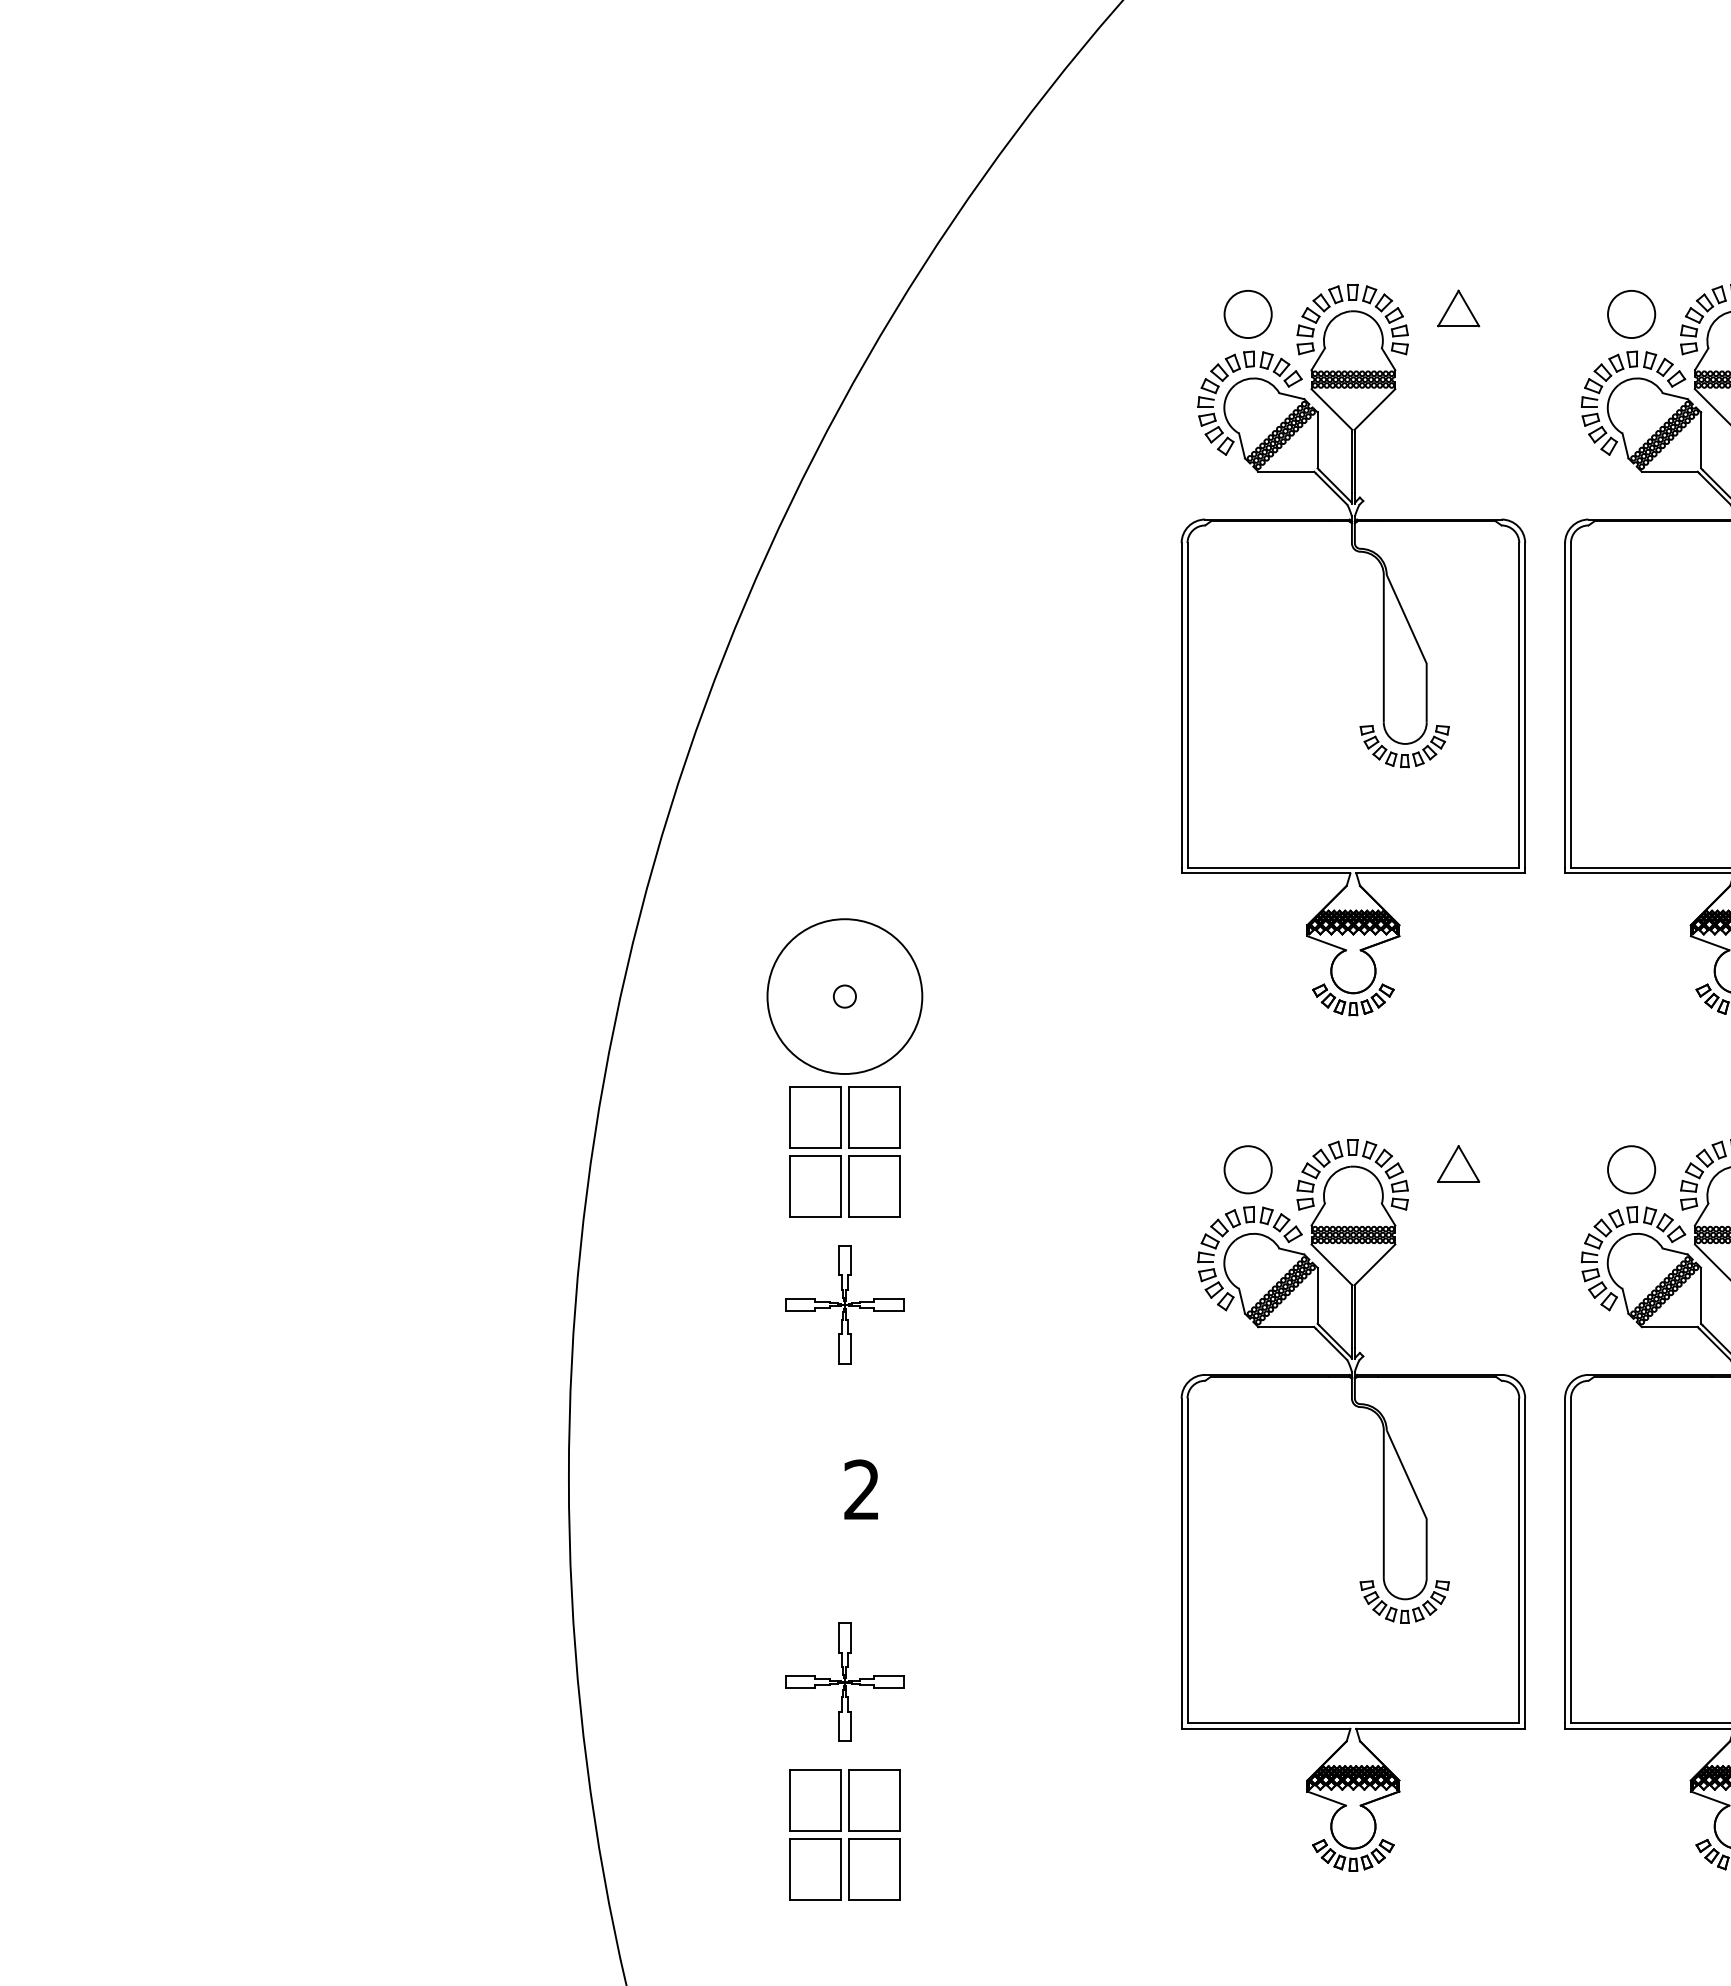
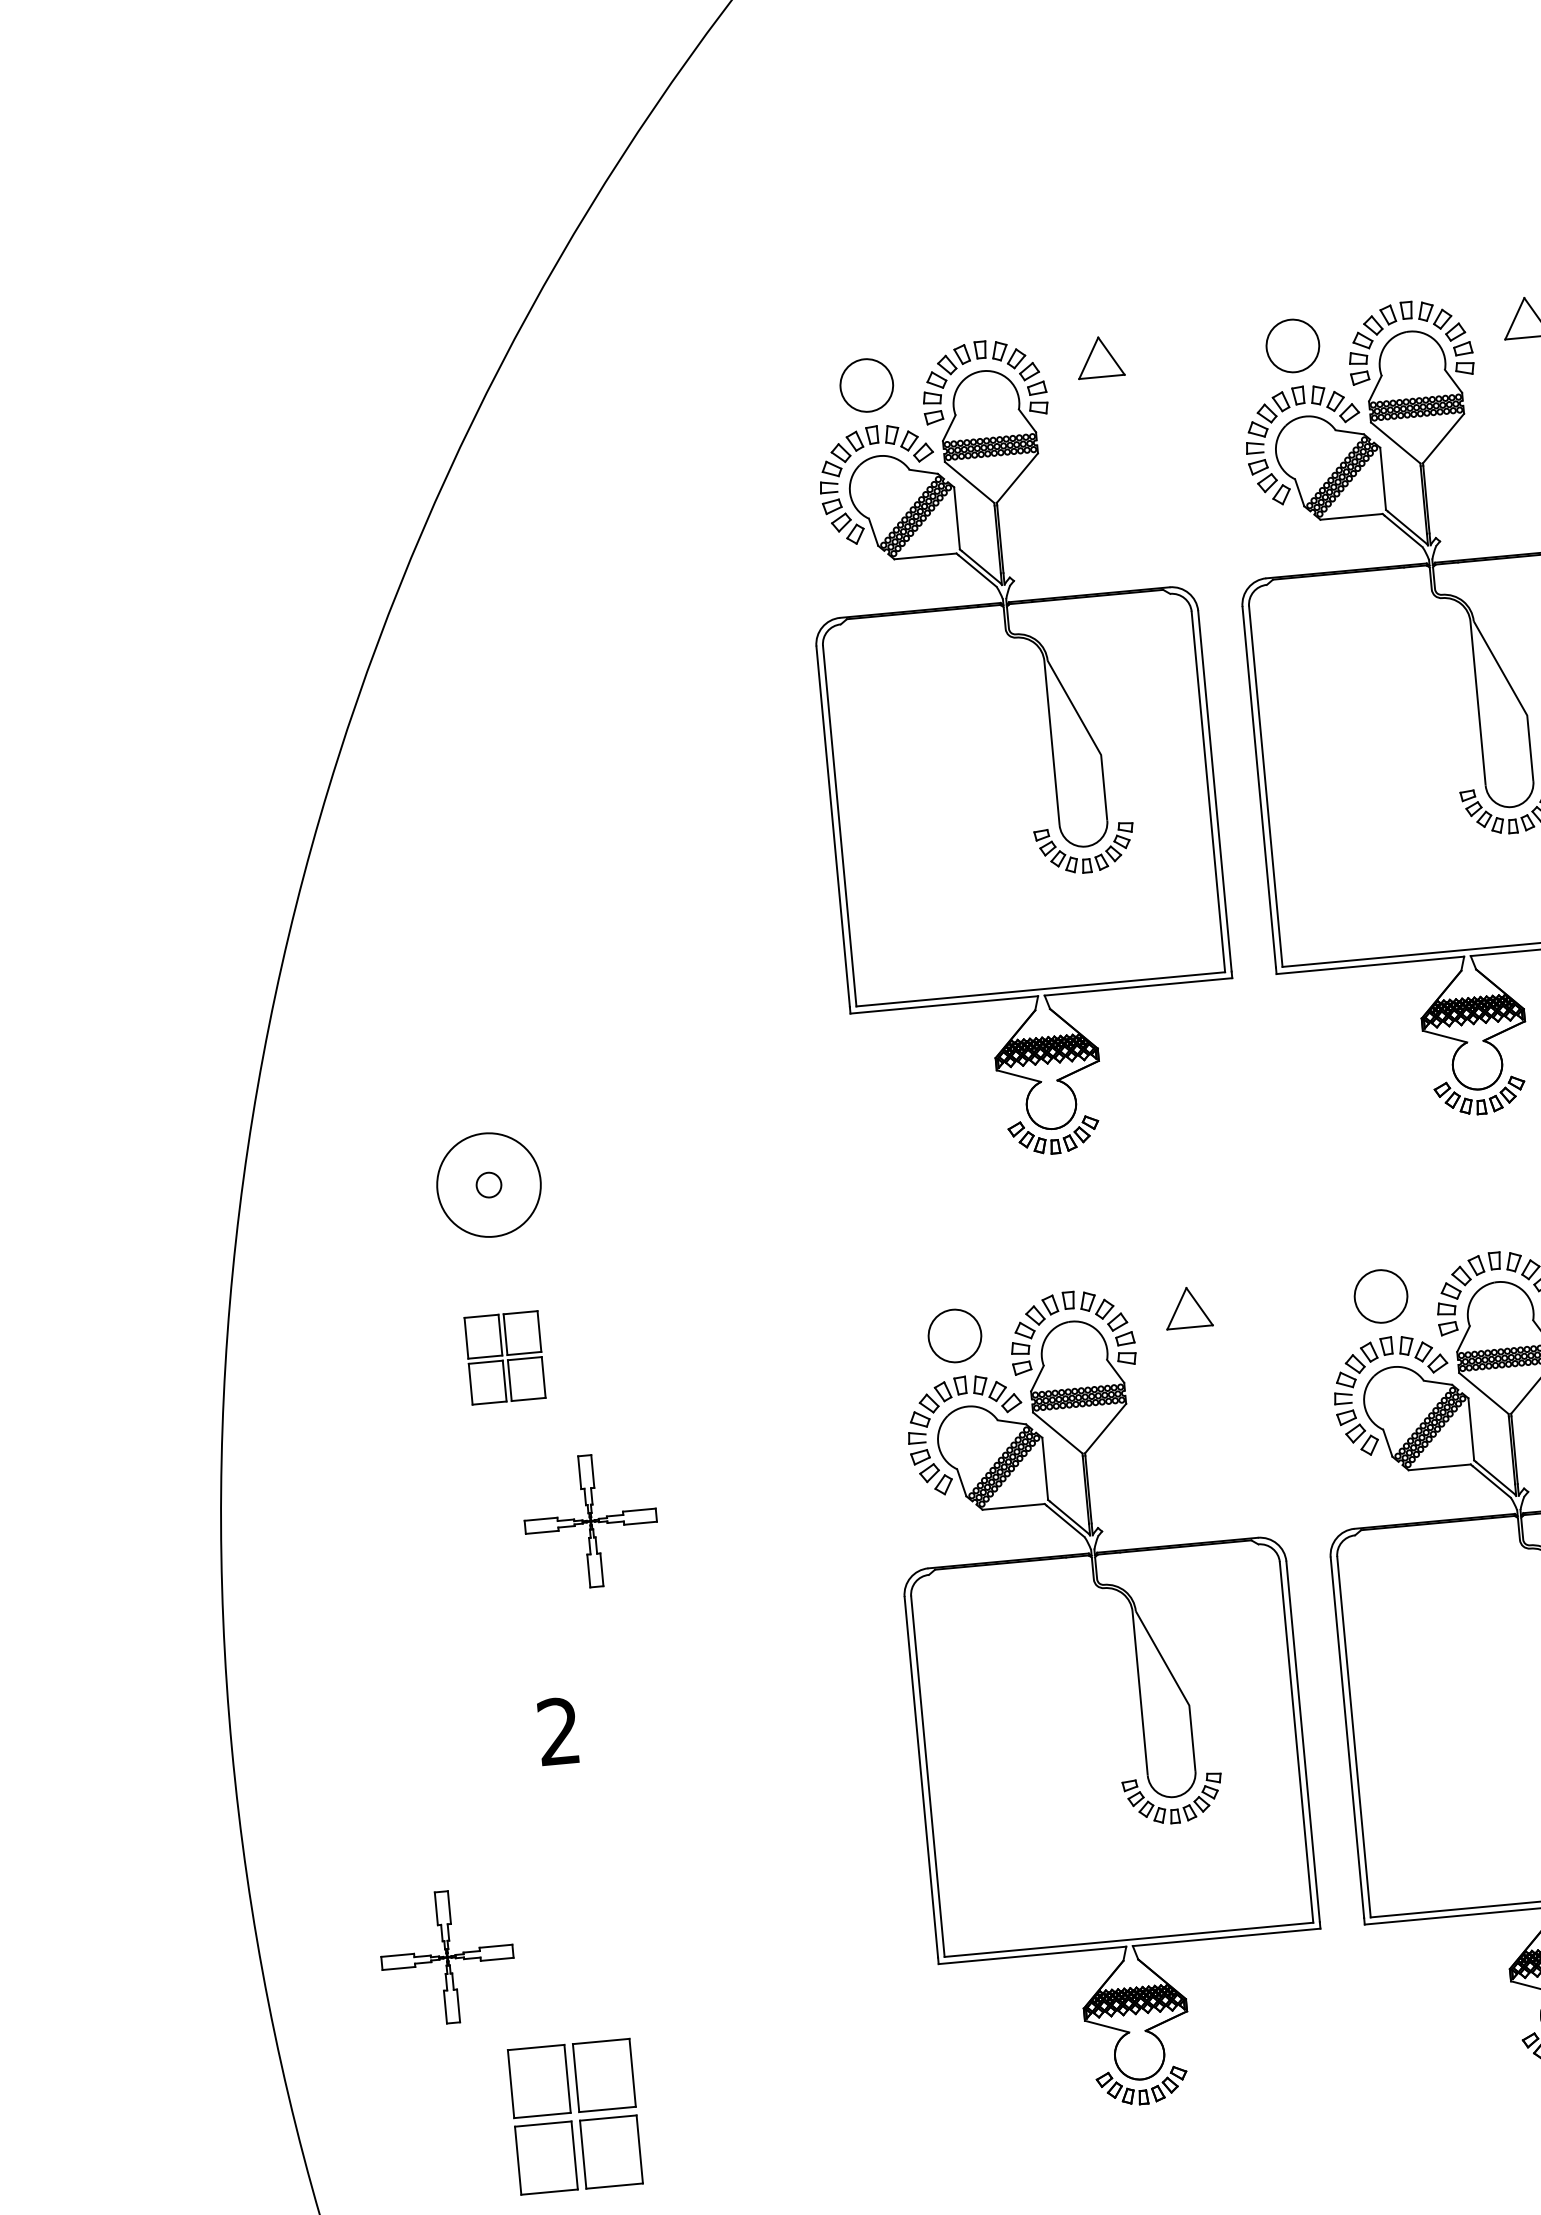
circle: (844, 996) -> (488, 1185), size x0.6
part: (844, 1151) -> (504, 1357), size x0.6
part: (844, 1304) -> (590, 1520), moved
part: (844, 1681) -> (446, 1956), moved

